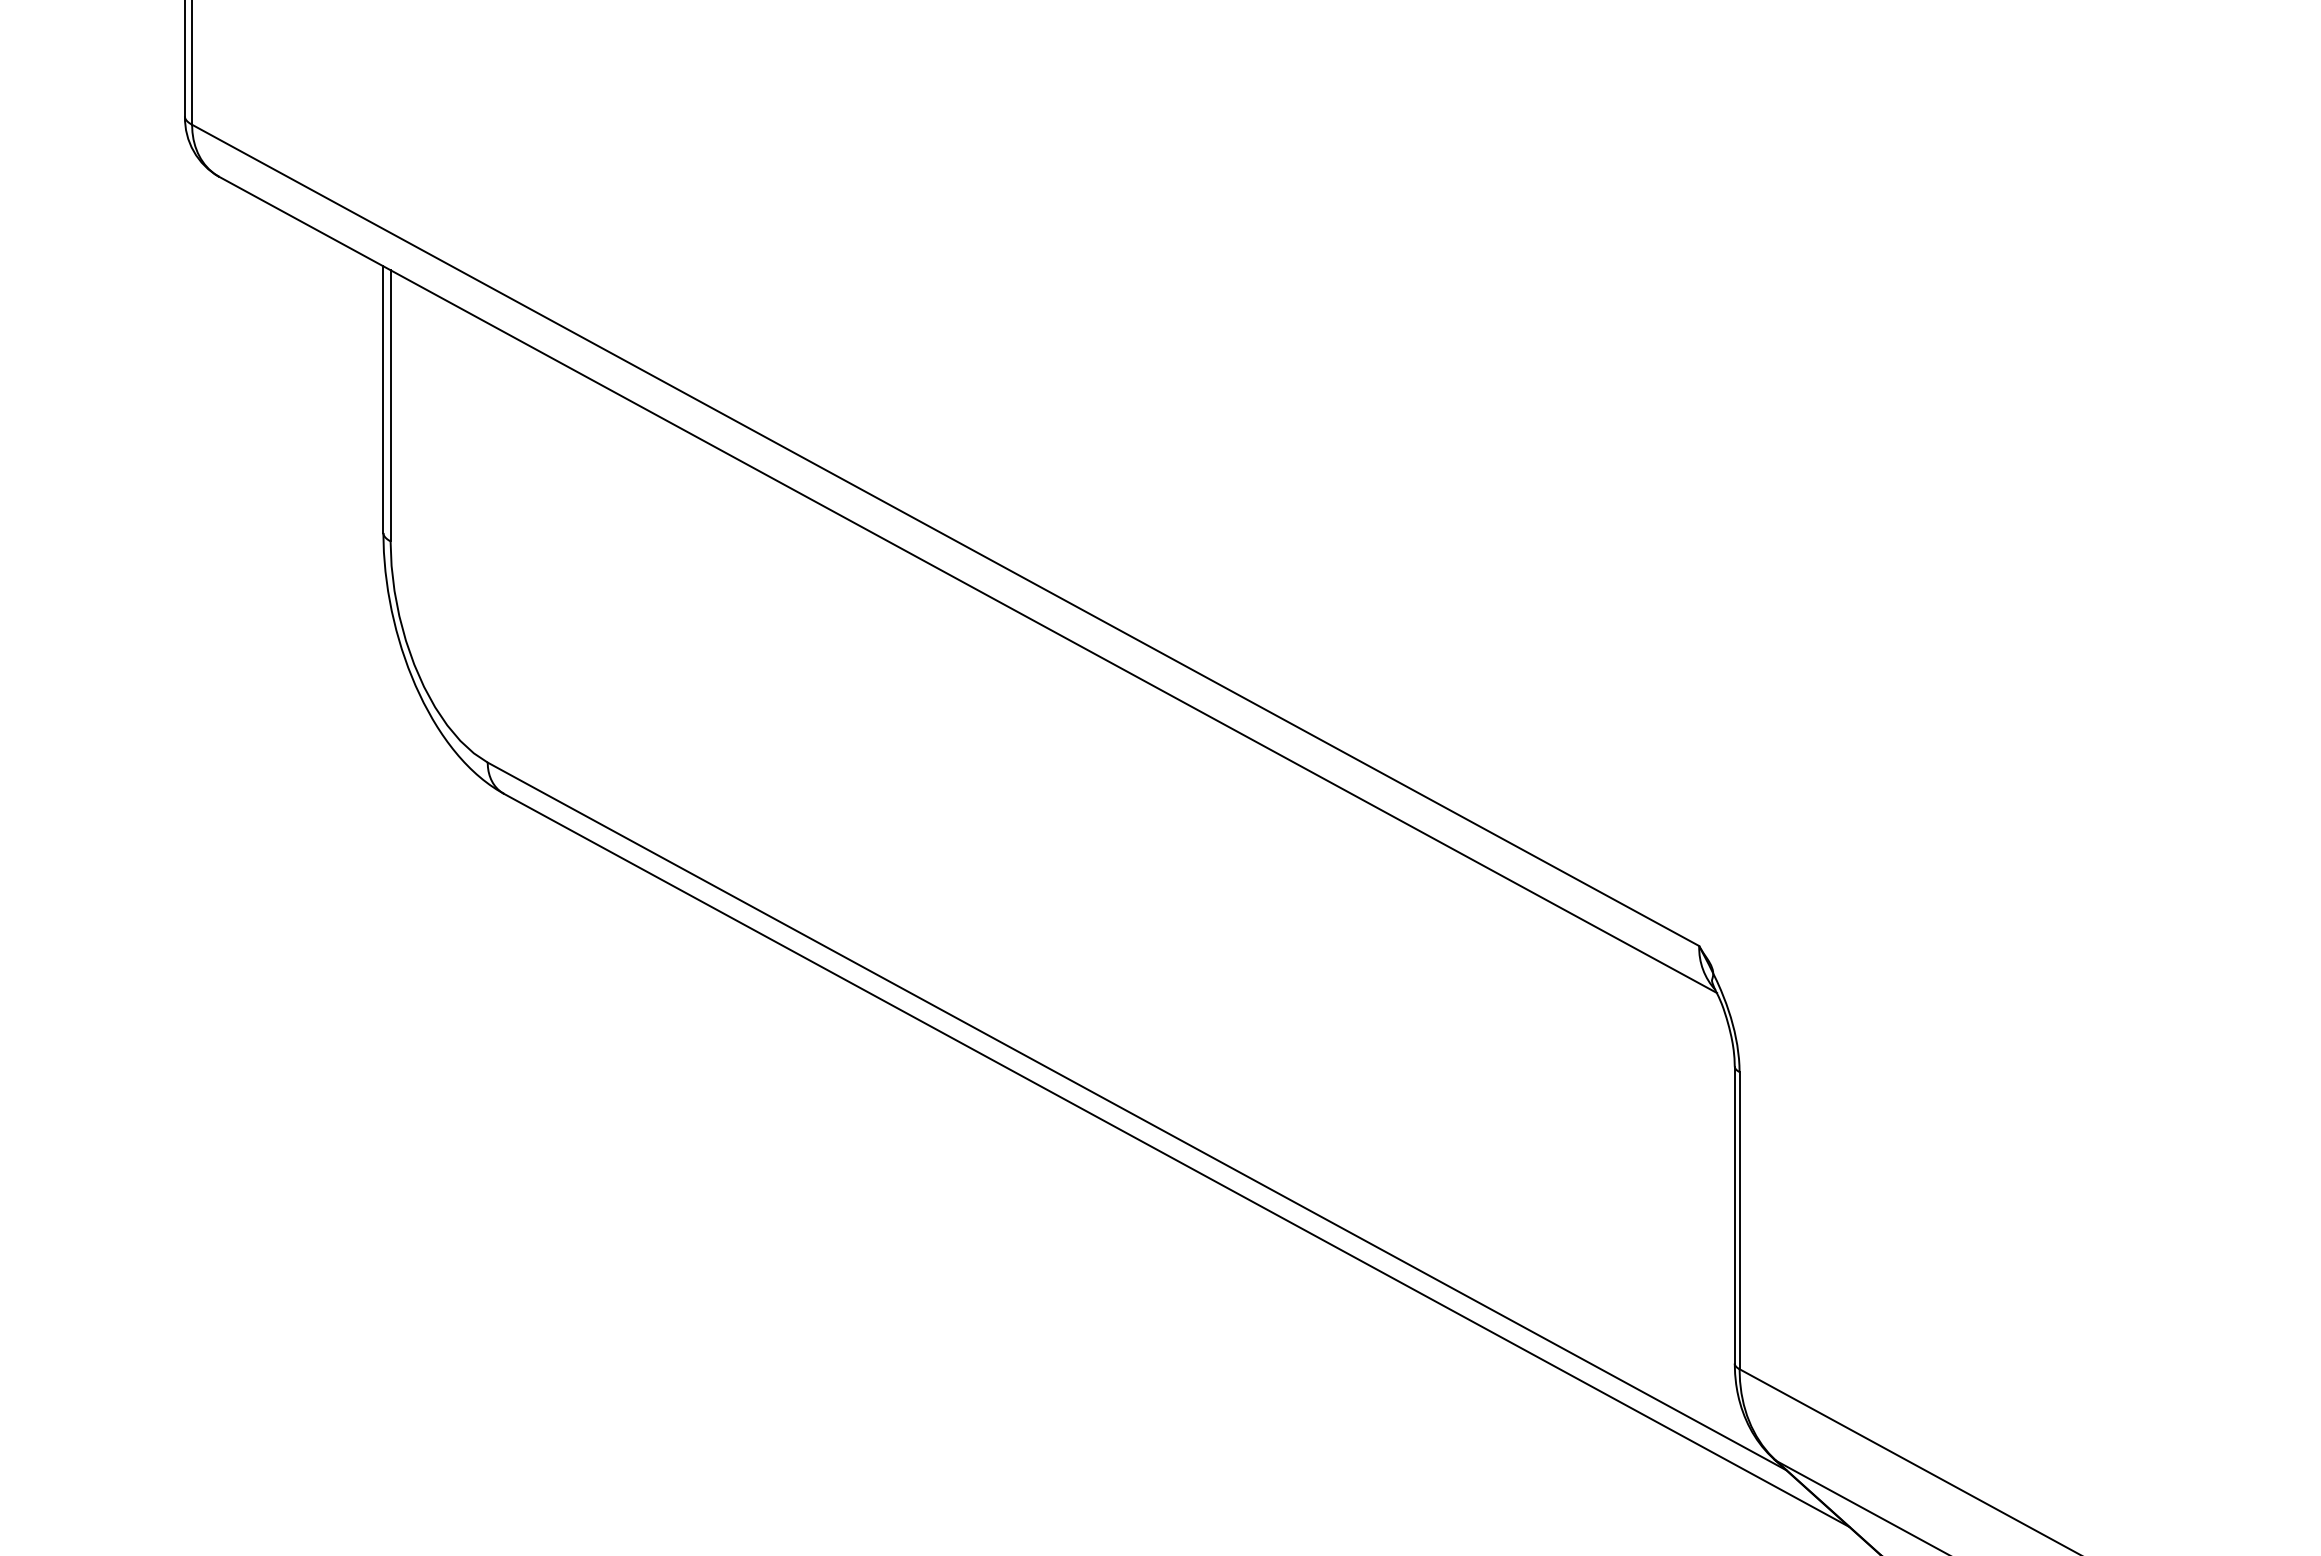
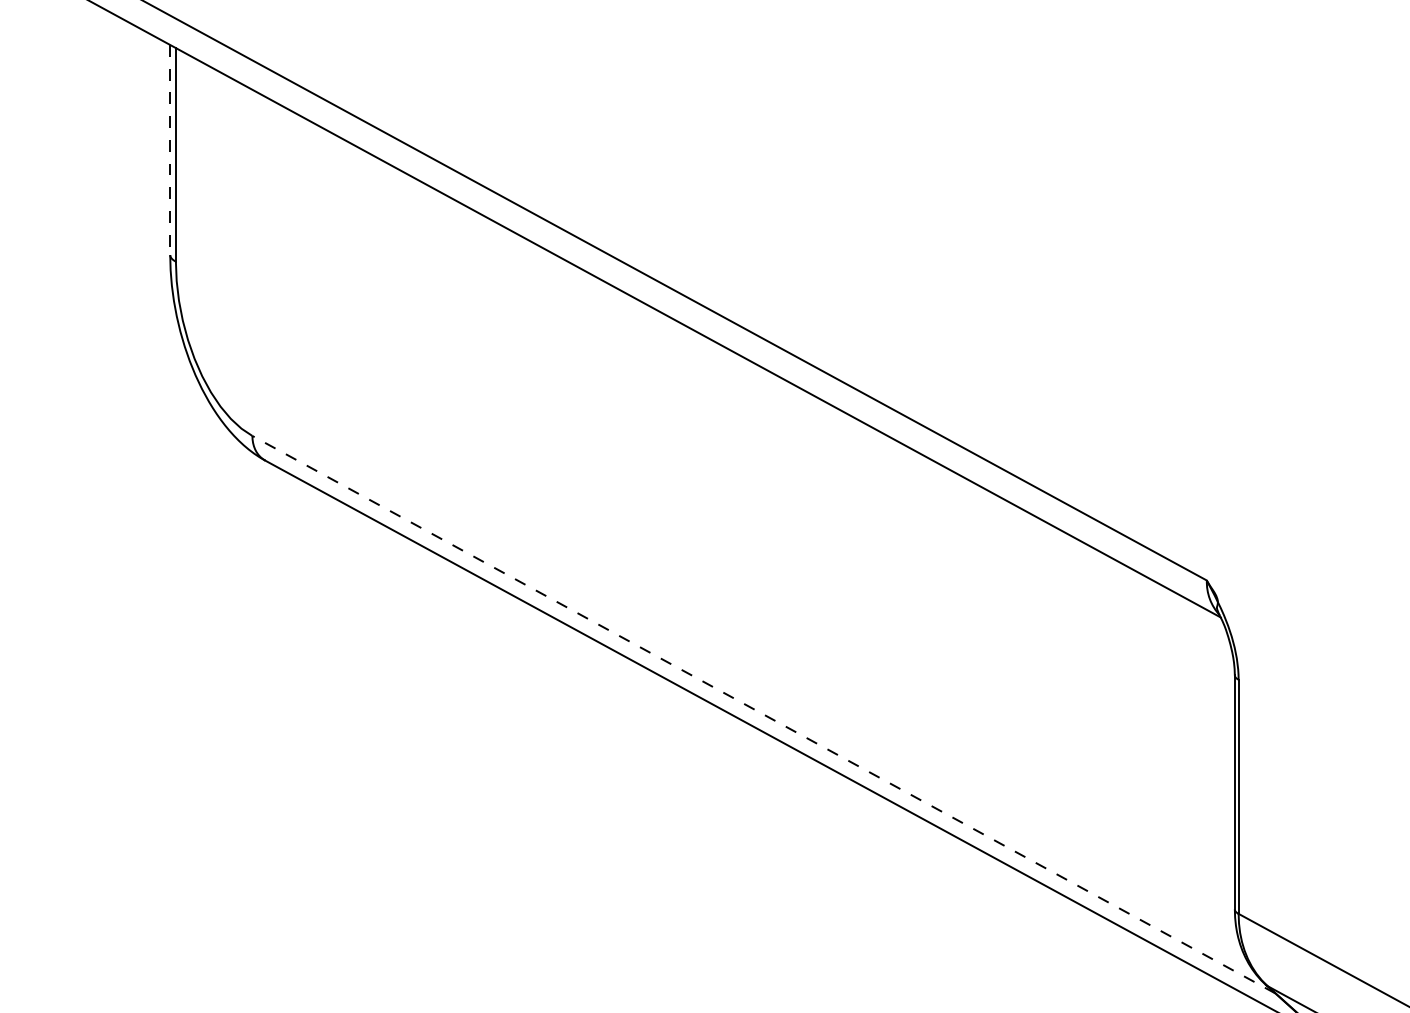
line: (383, 400) -> (170, 150), solid -> dashed
line: (1136, 1116) -> (763, 714), solid -> dashed

